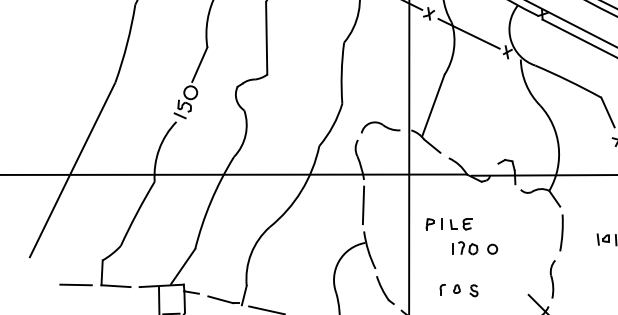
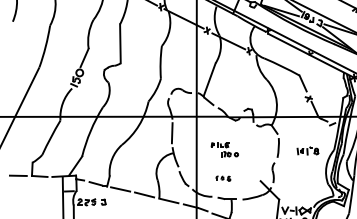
part: (461, 235) -> (224, 149), size x0.7
part: (459, 289) -> (223, 178), size x0.7

